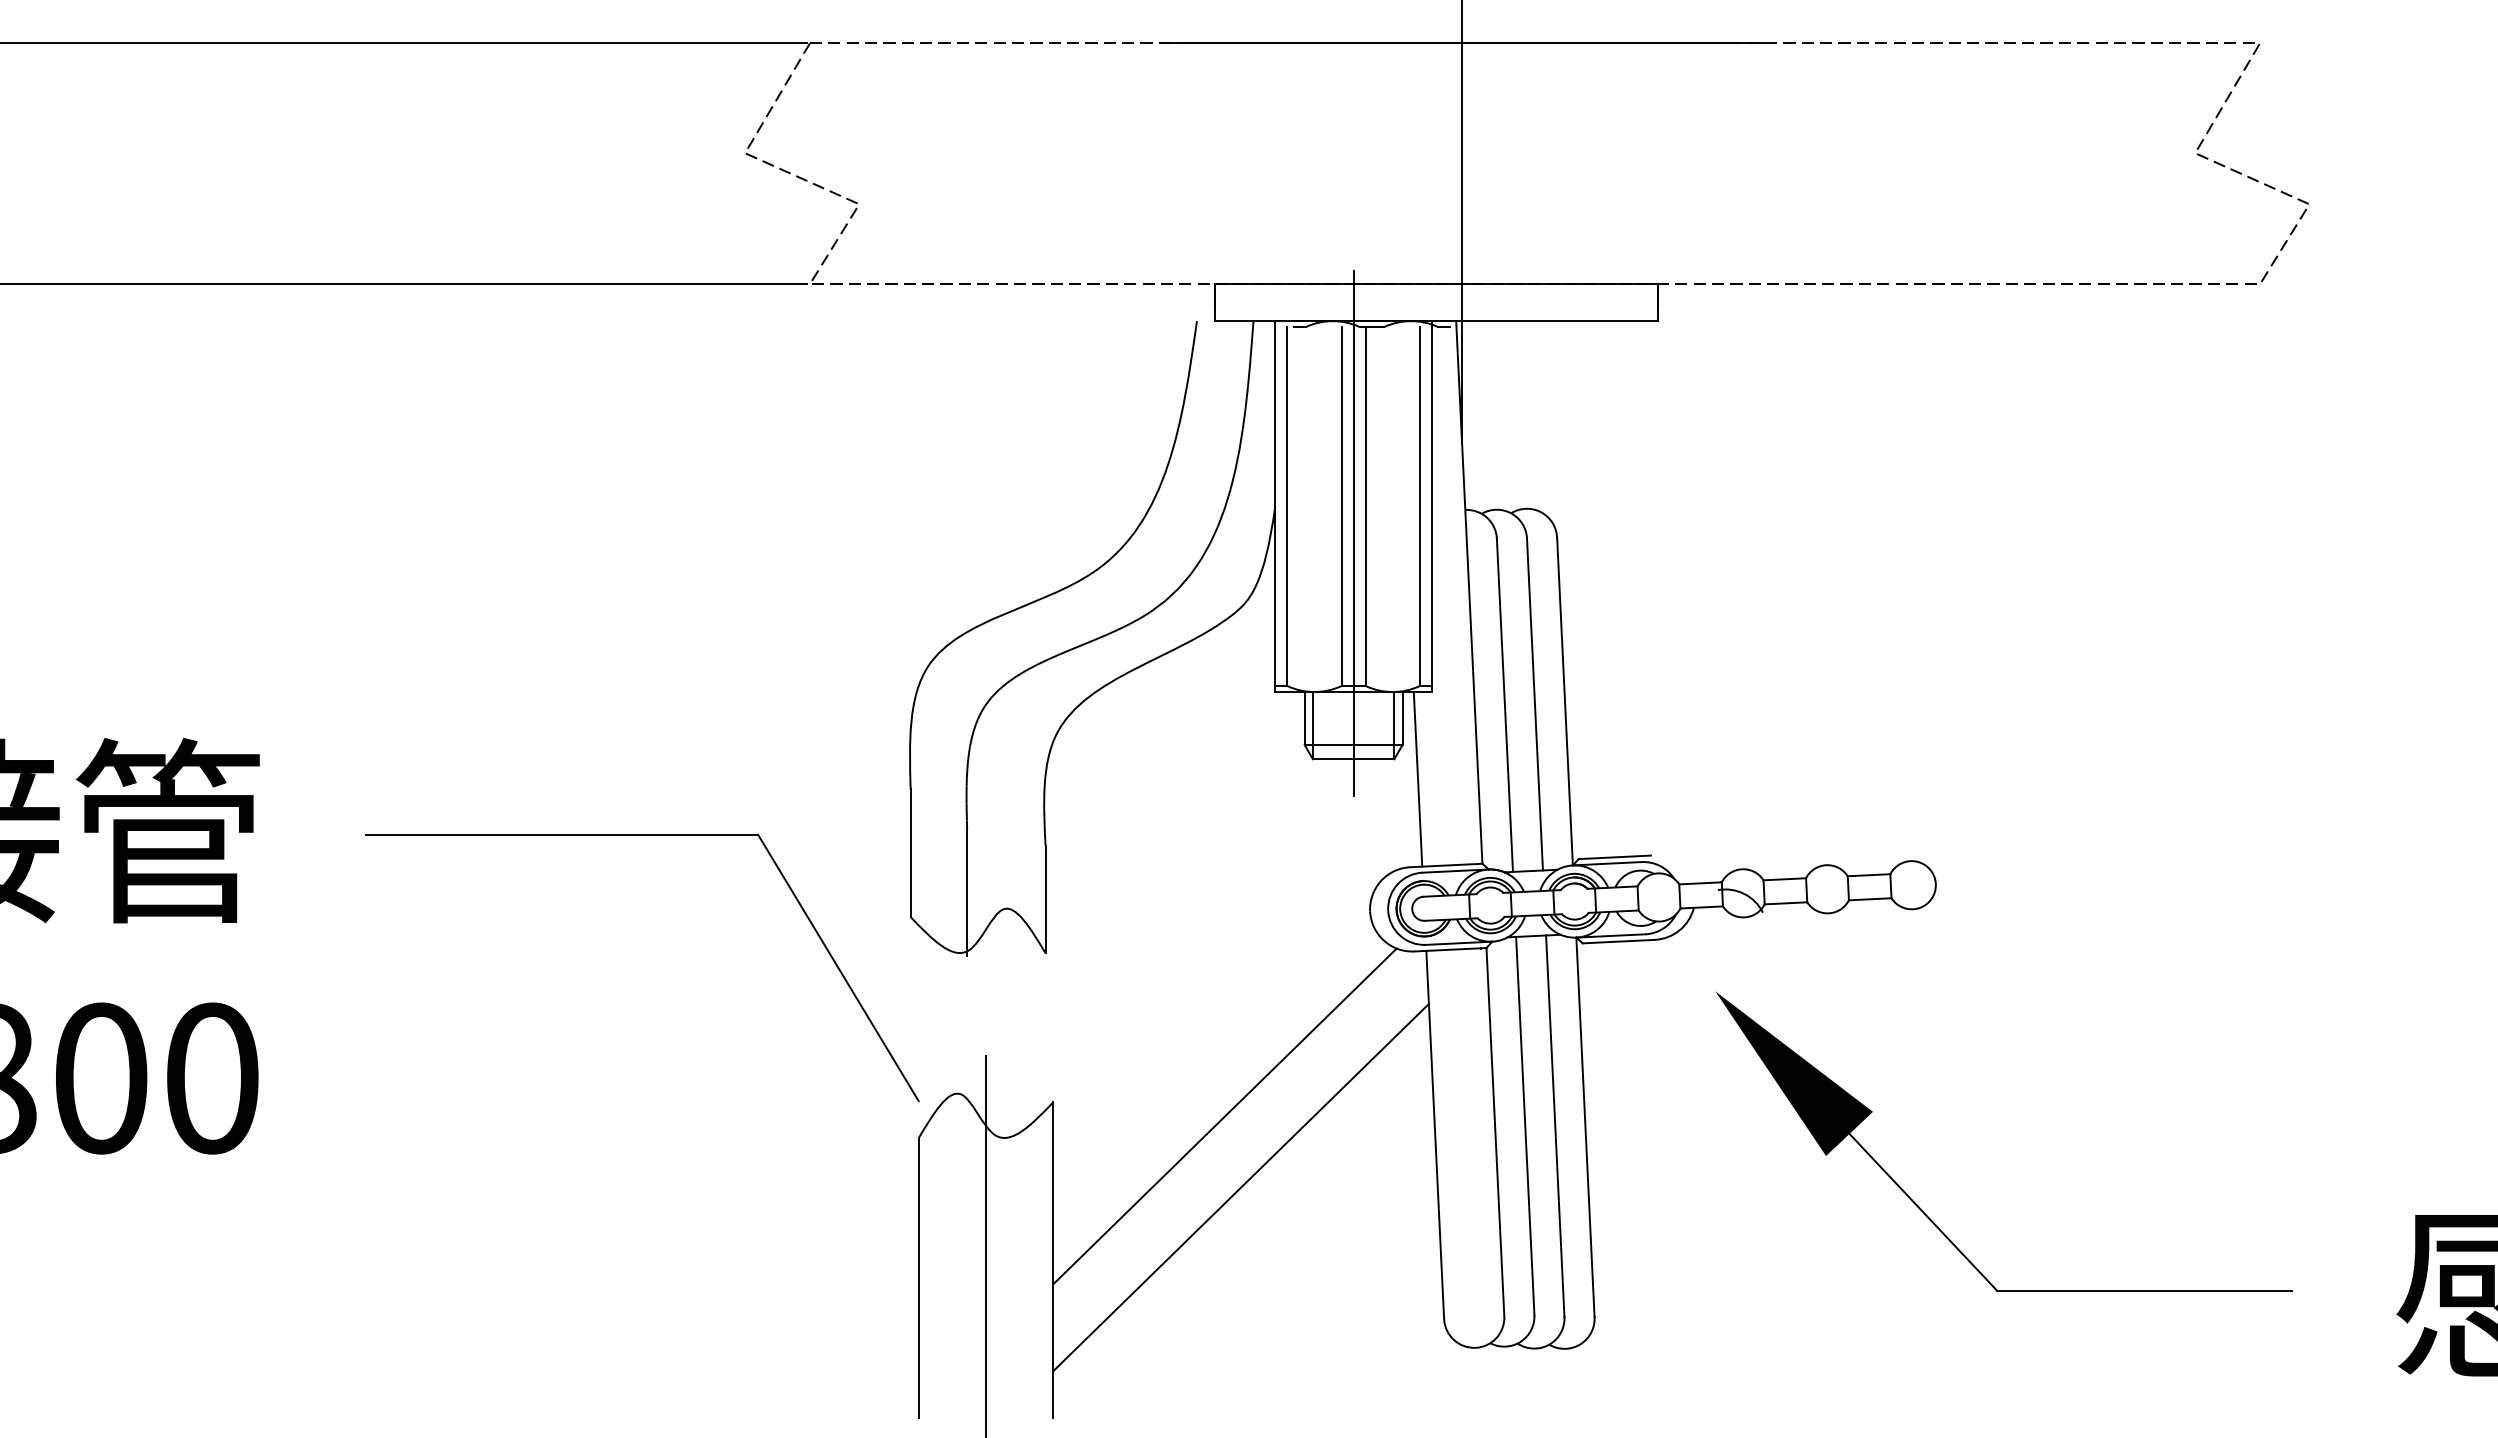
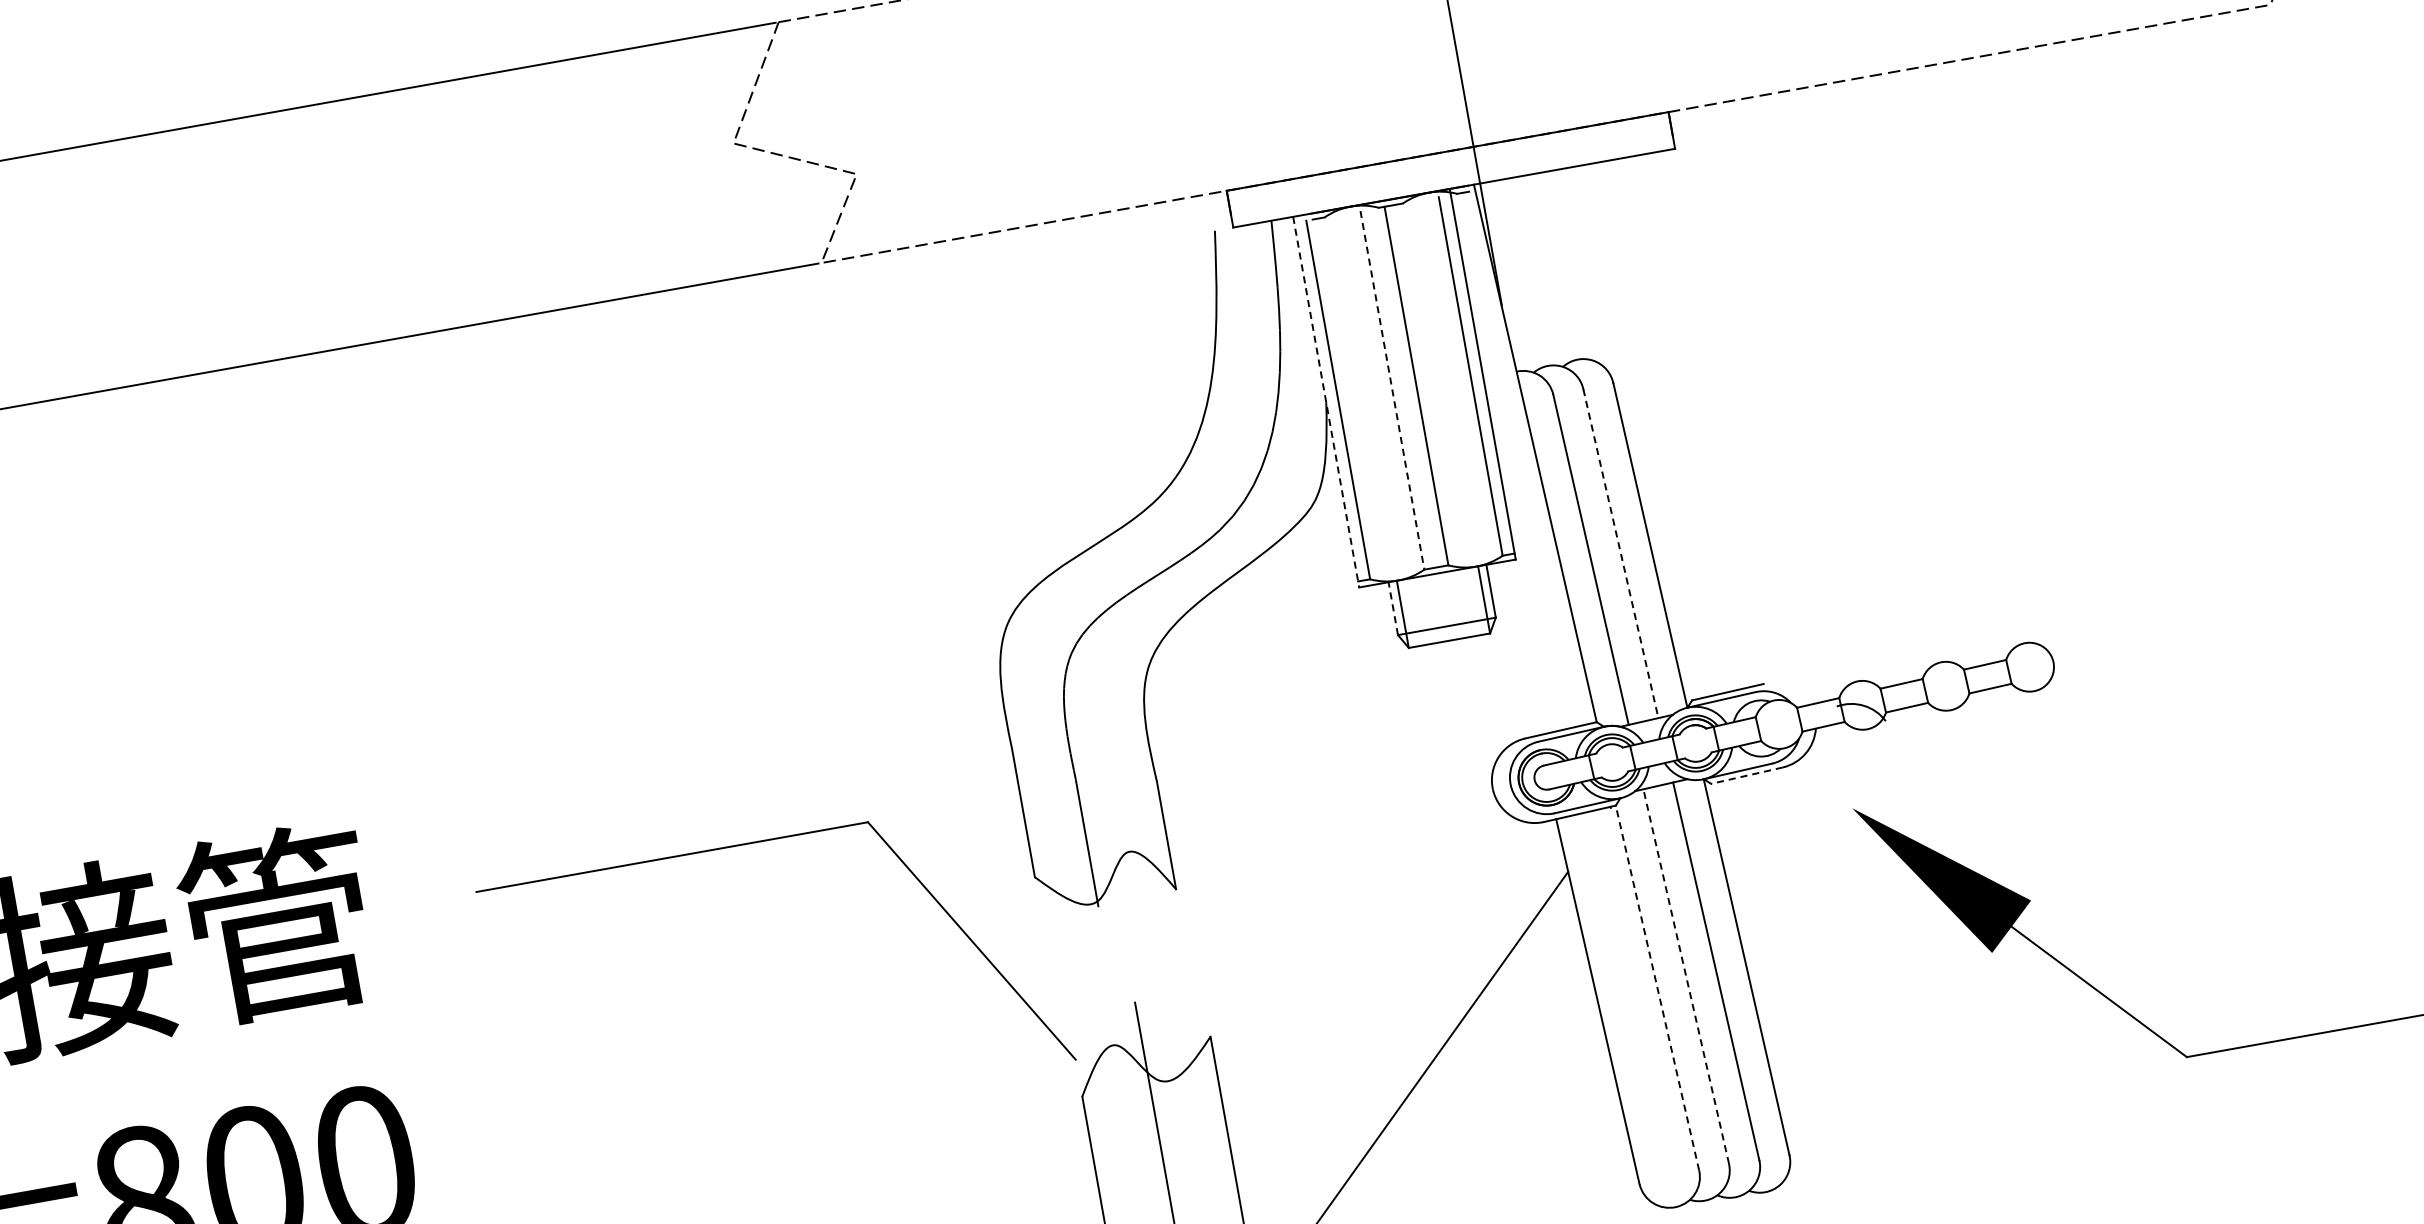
line: (1275, 507) -> (1326, 403), solid -> dashed
line: (1341, 507) -> (1392, 391), solid -> dashed
line: (1353, 532) -> (1408, 414), removed
line: (1535, 704) -> (1621, 553), solid -> dashed
line: (1304, 718) -> (1393, 608), solid -> dashed
line: (1417, 779) -> (1516, 649), removed
line: (1618, 941) -> (1746, 775), solid -> dashed
line: (1224, 1116) -> (1384, 1020), removed
line: (1525, 1125) -> (1686, 976), solid -> dashed
line: (1495, 1131) -> (1657, 987), solid -> dashed

